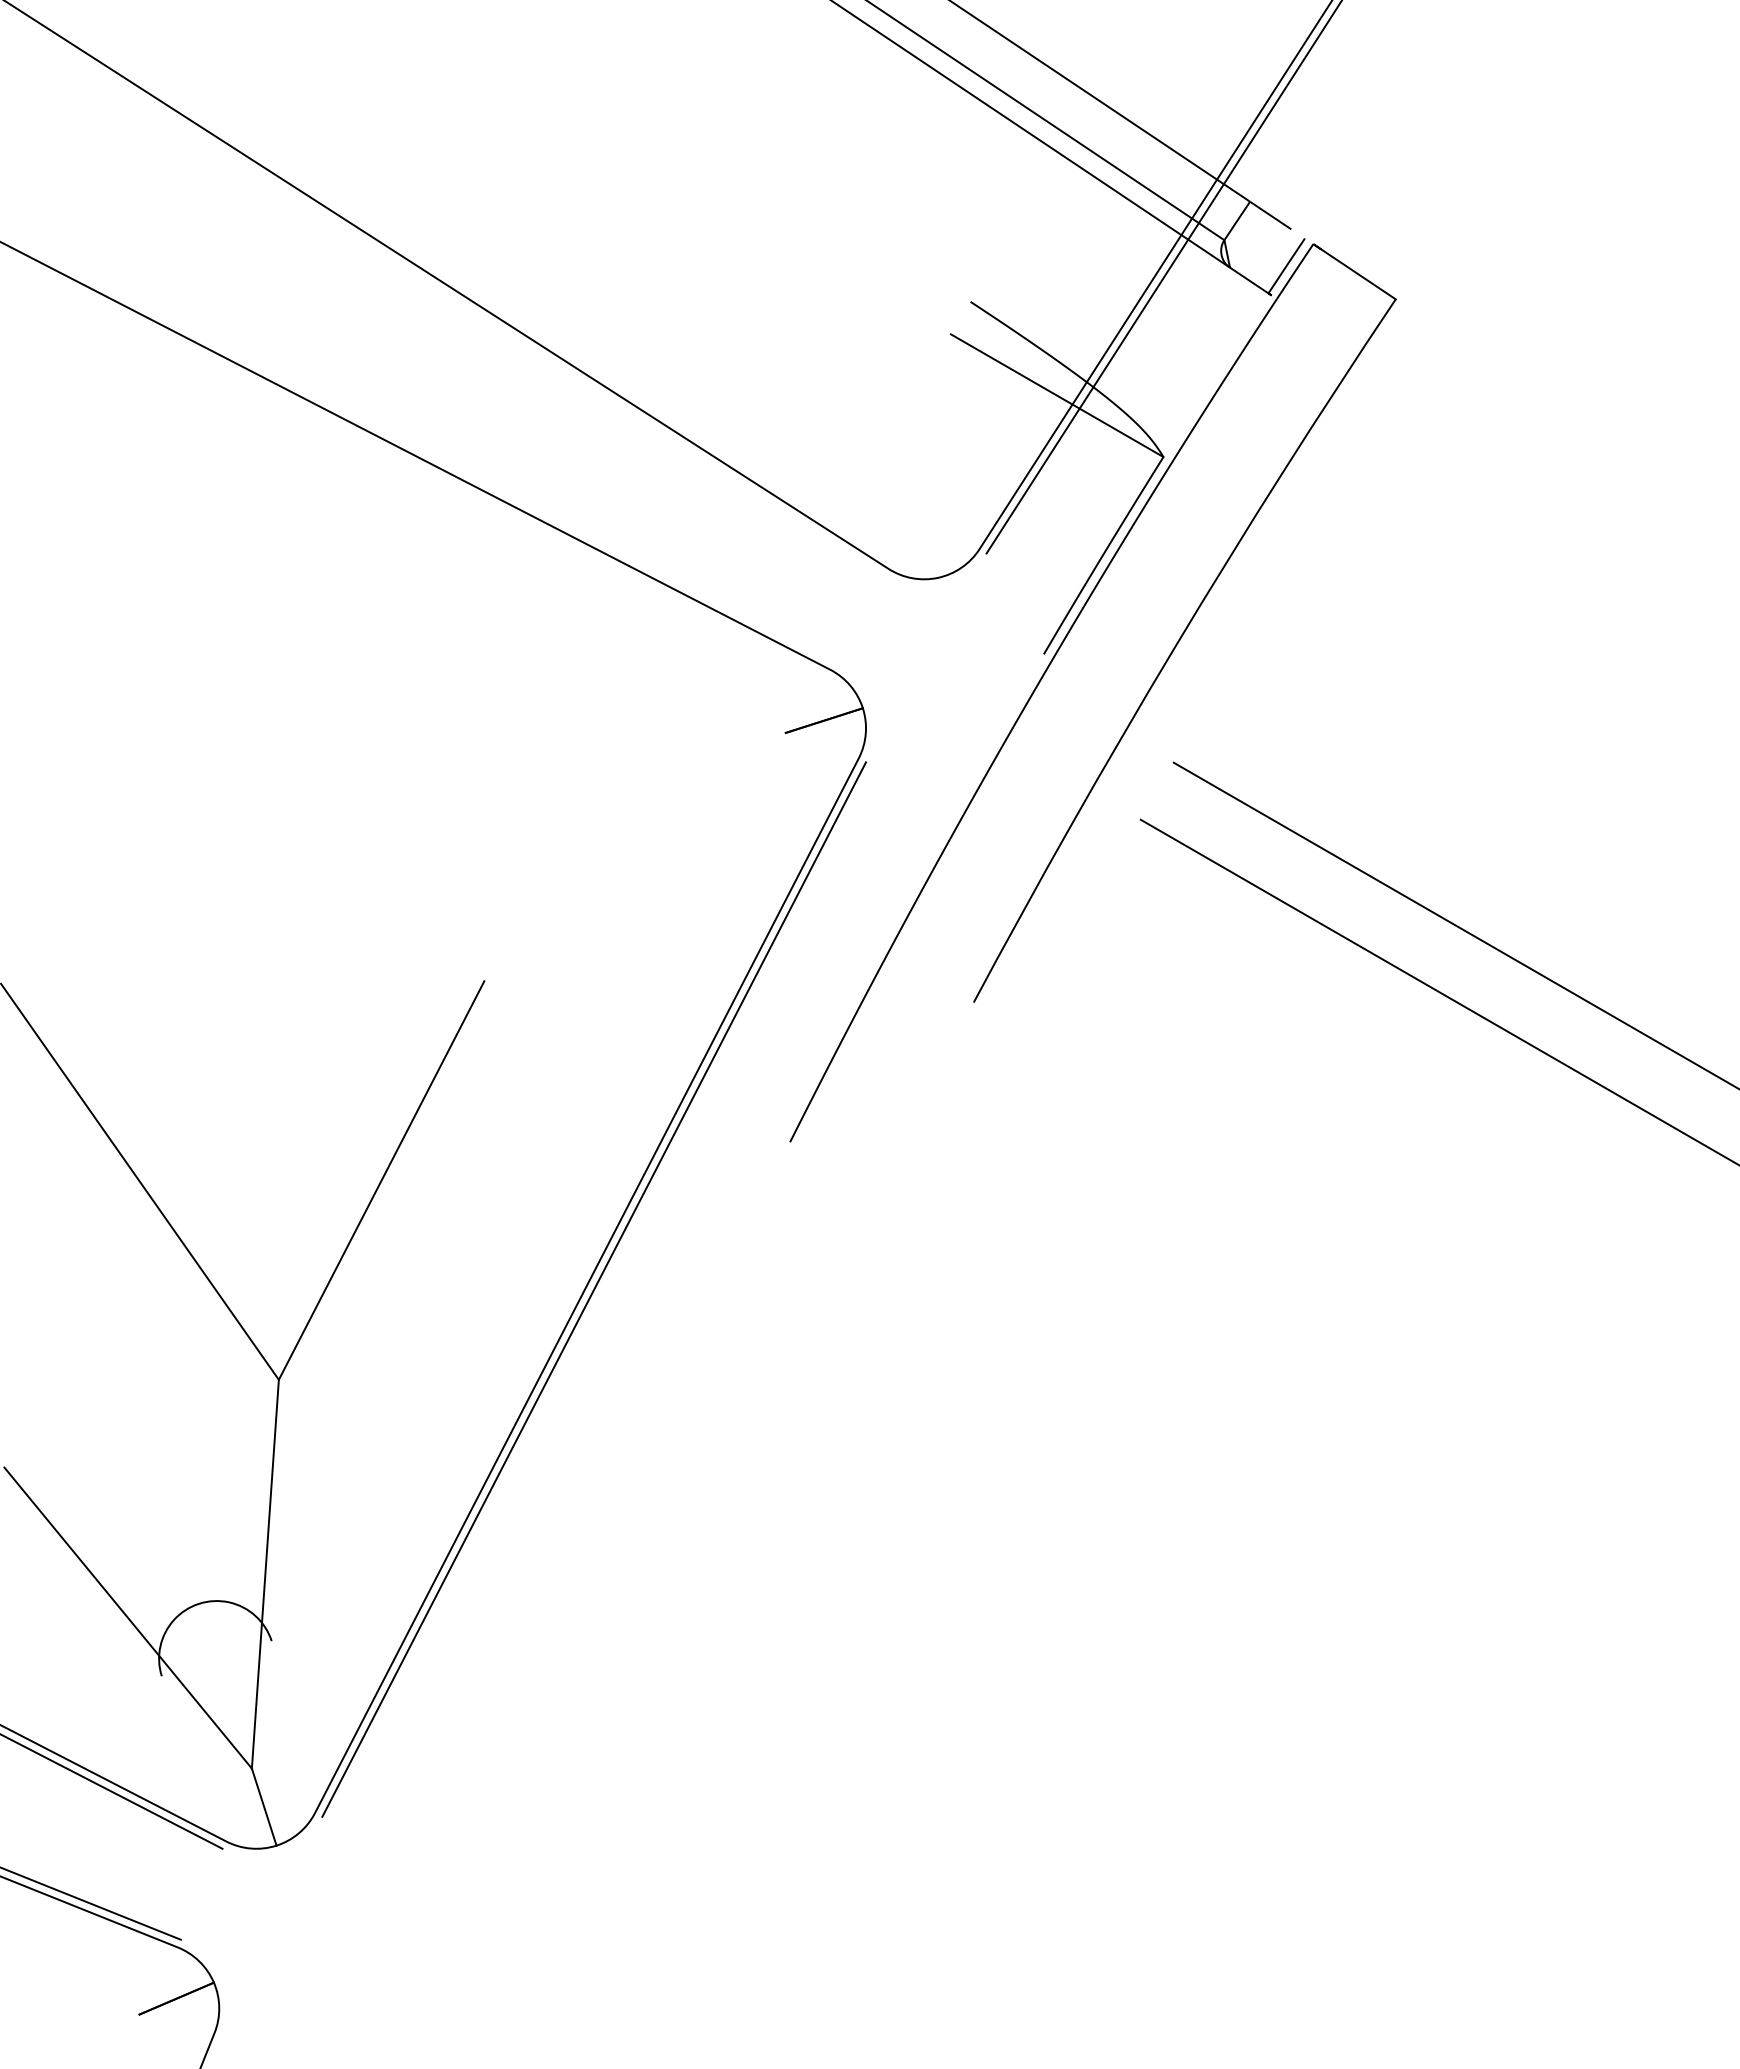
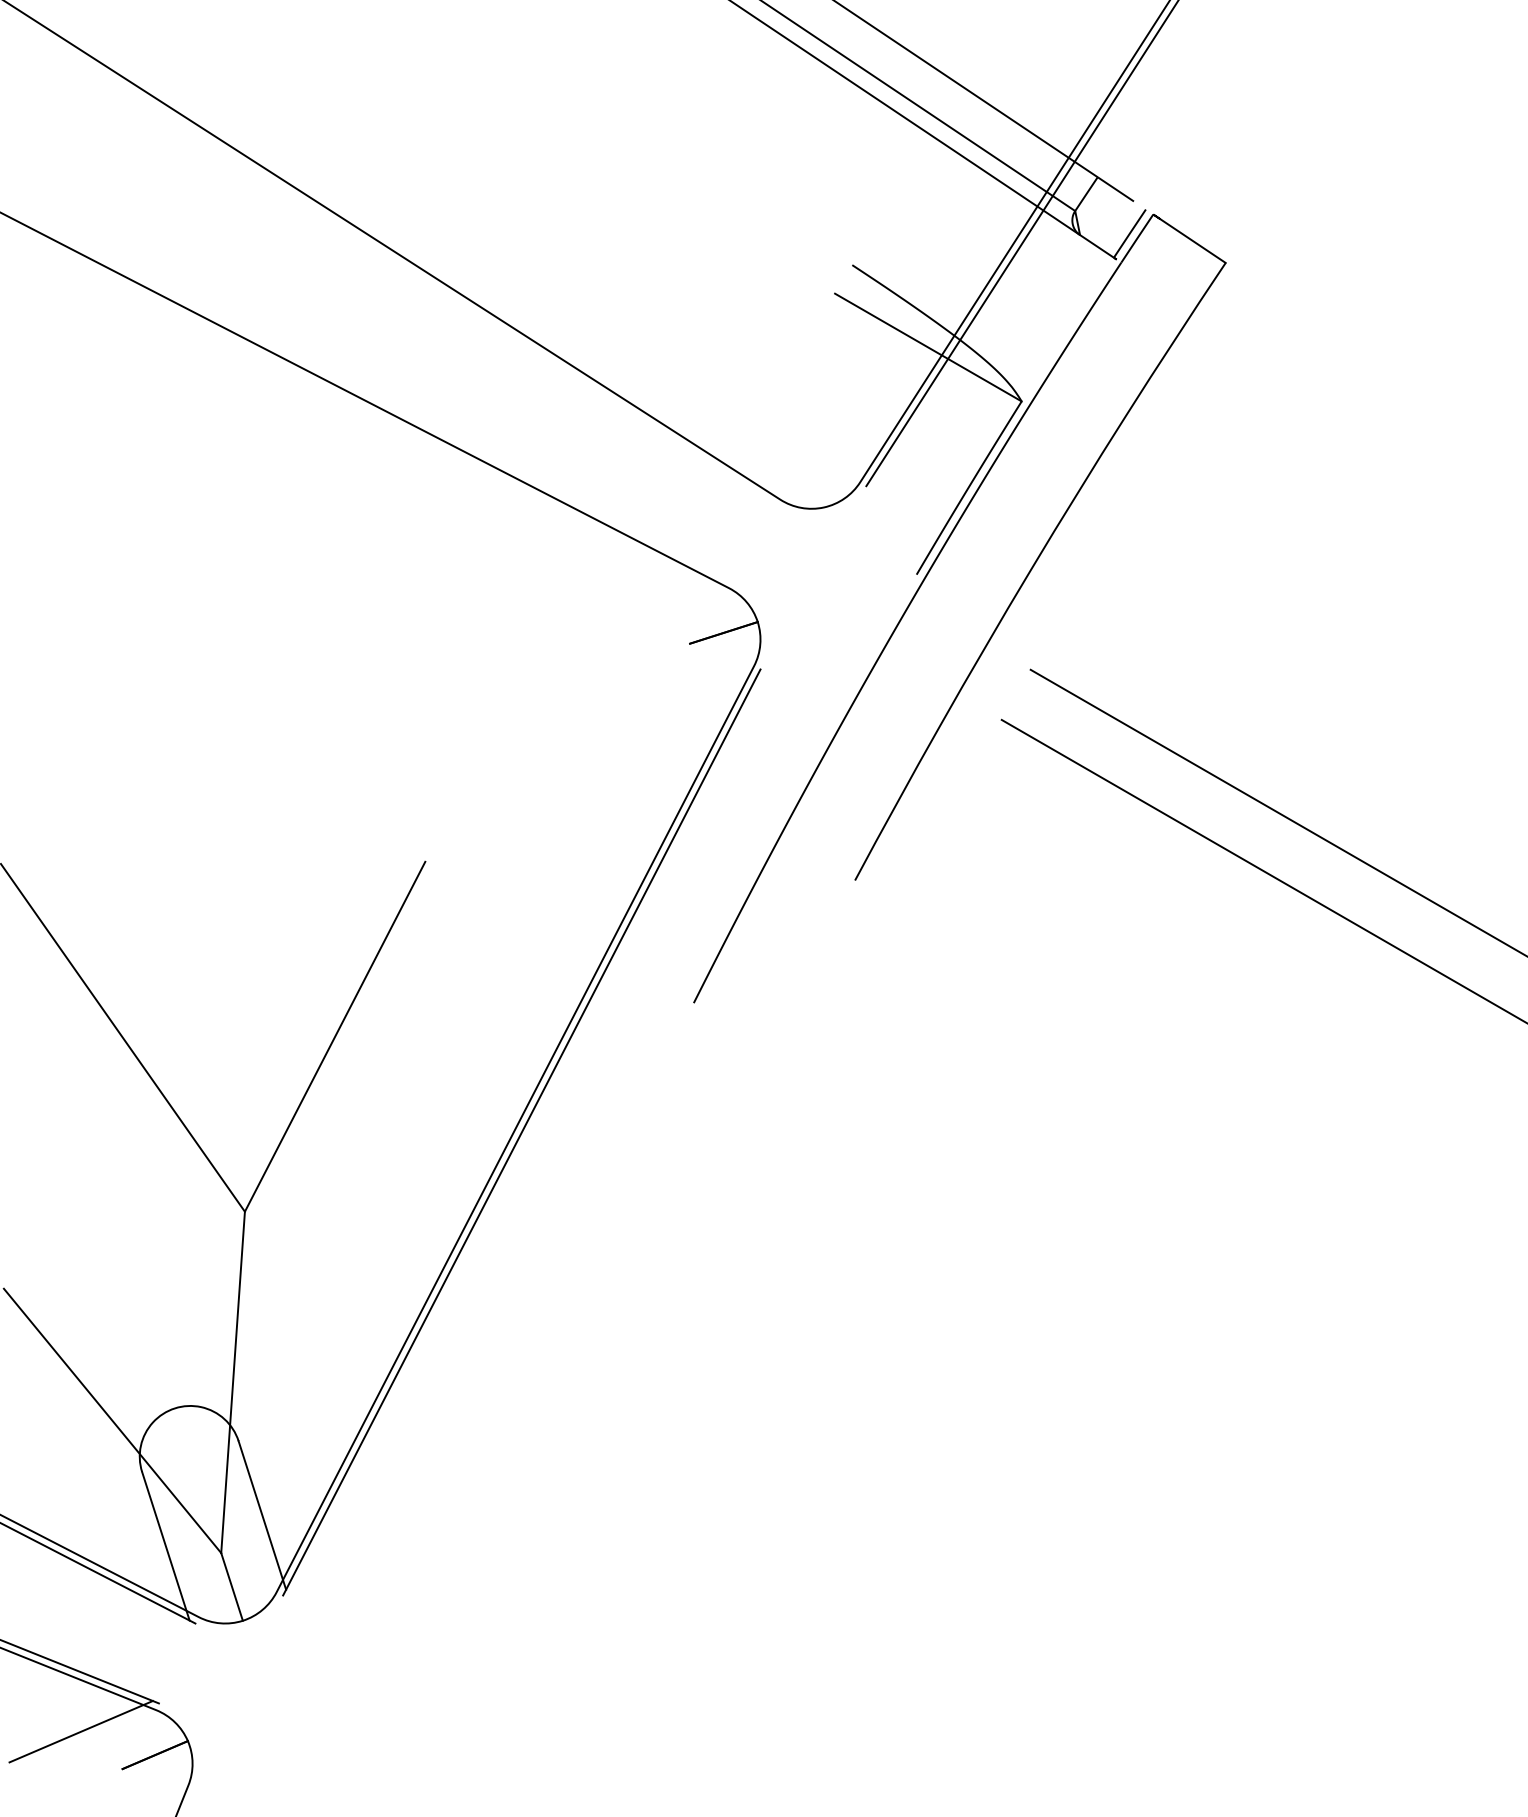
line: (298, 1725) -> (262, 1515), added
line: (188, 1760) -> (165, 1546), added
line: (92, 1971) -> (81, 1731), added

